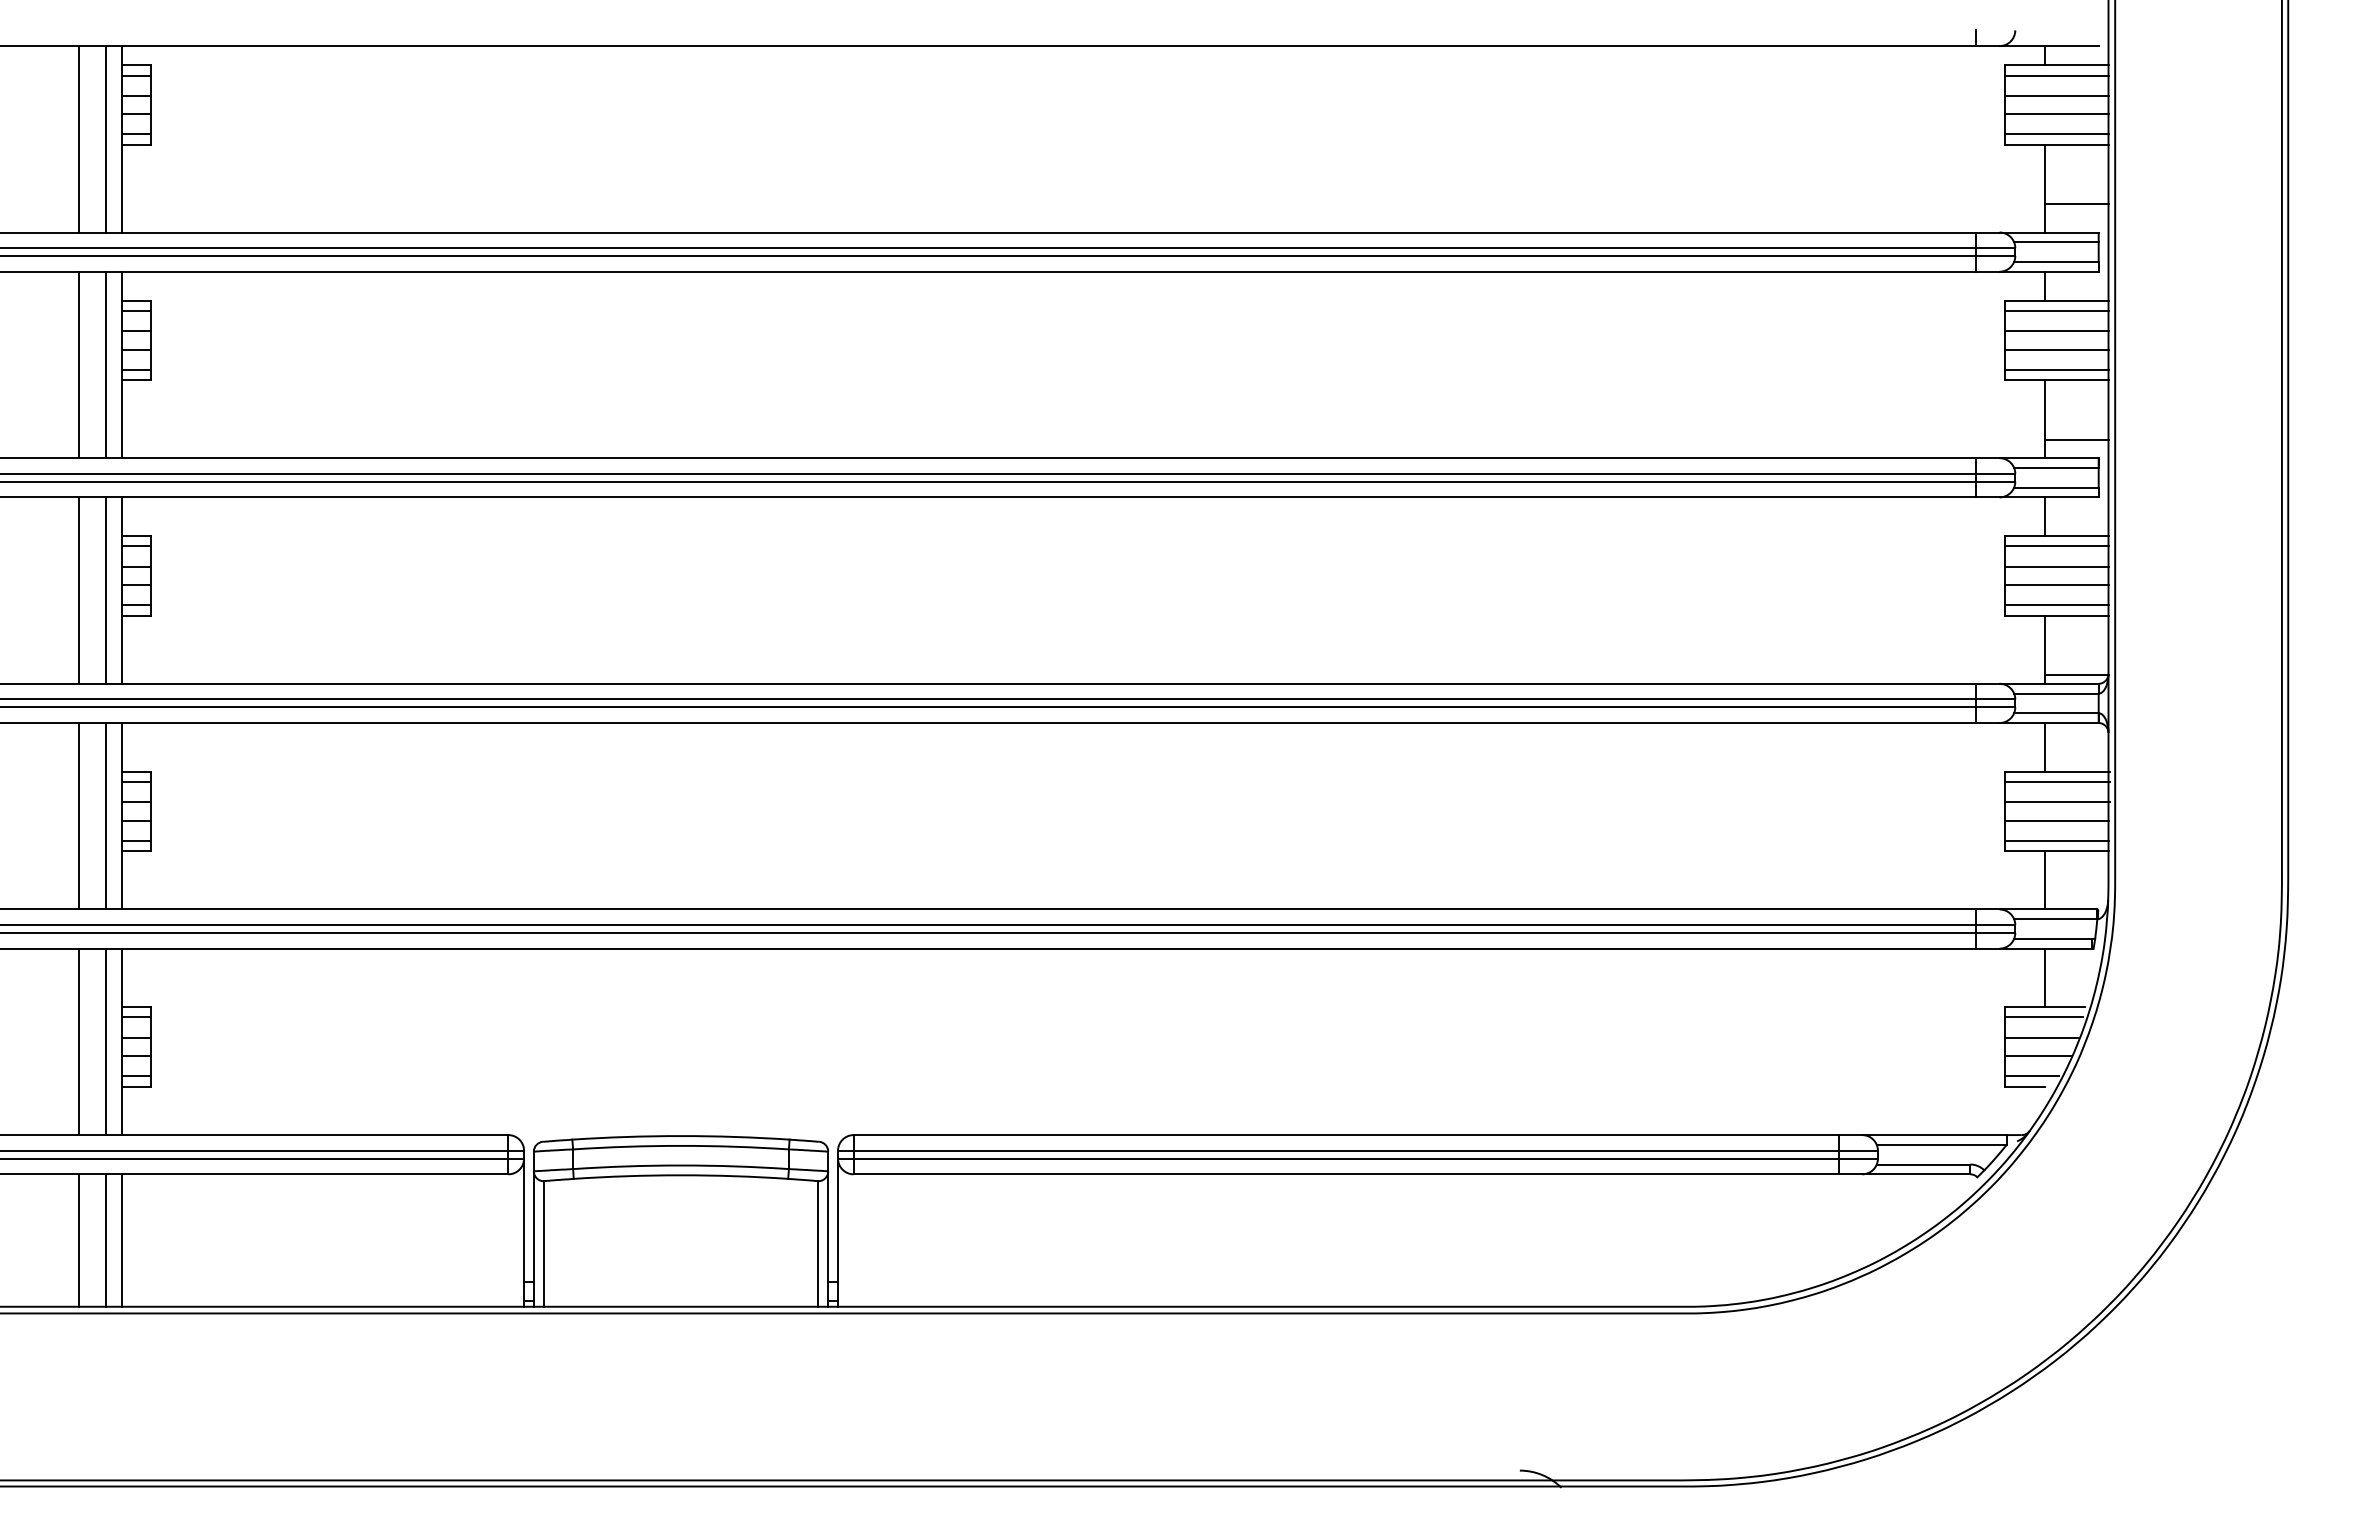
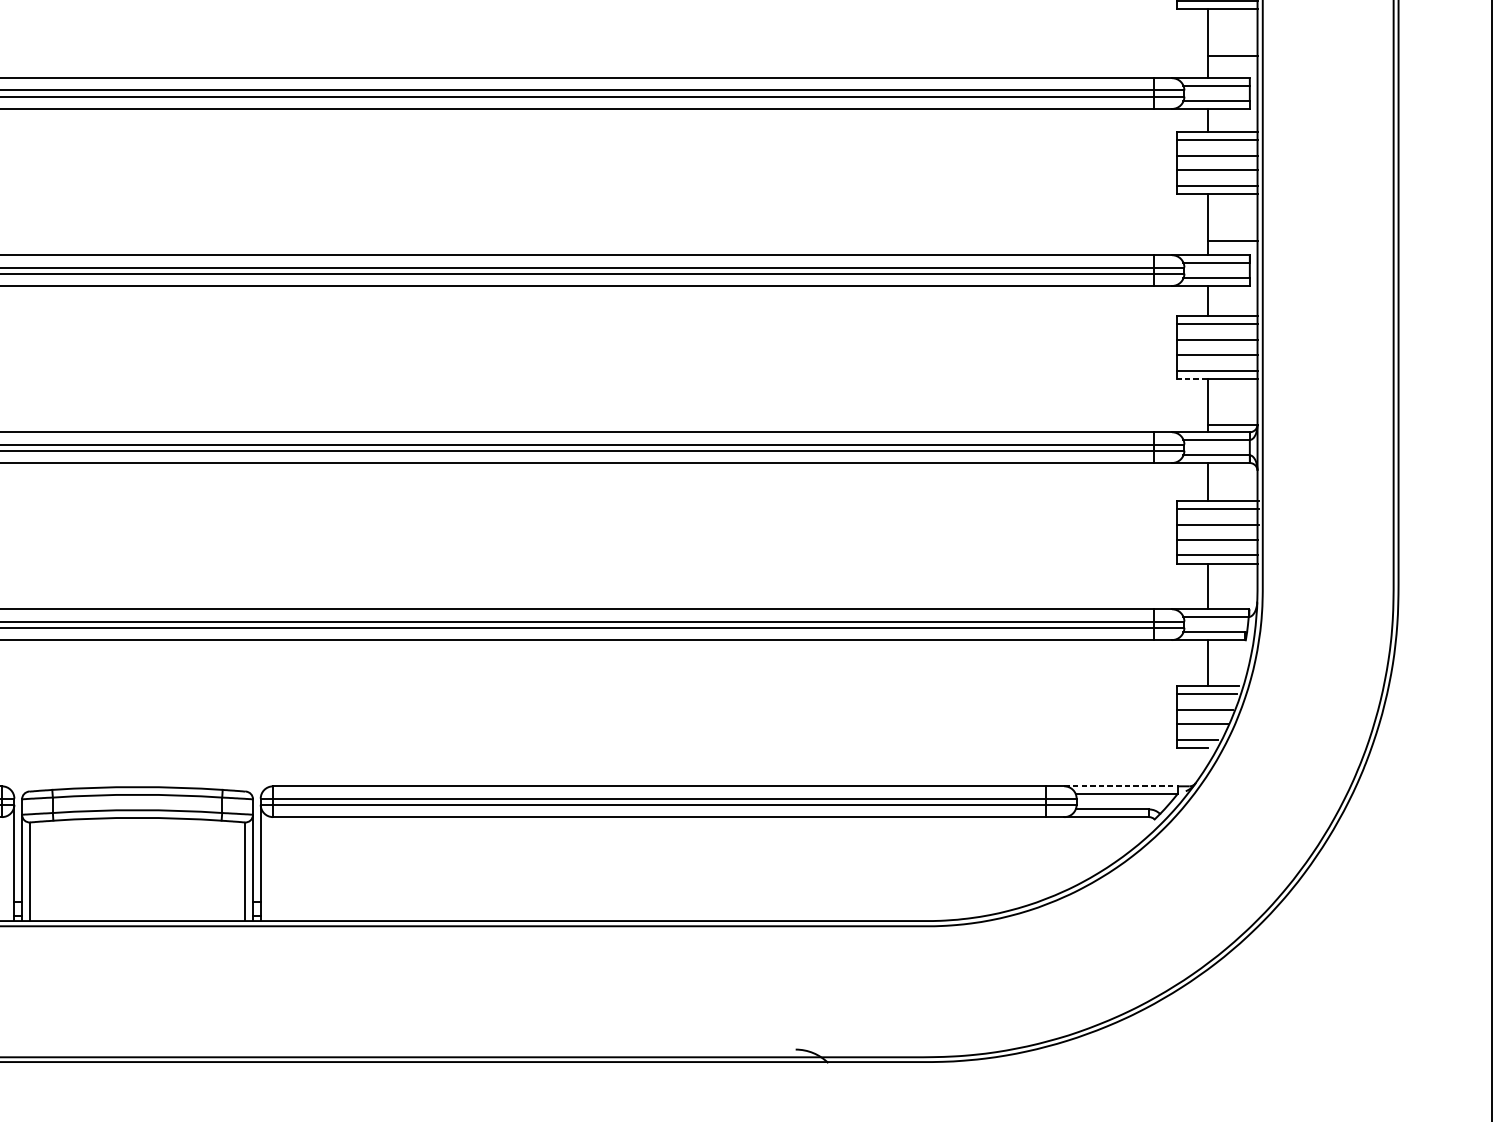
line: (2025, 615) -> (1192, 378), solid -> dashed
line: (1934, 1135) -> (1121, 786), solid -> dashed

